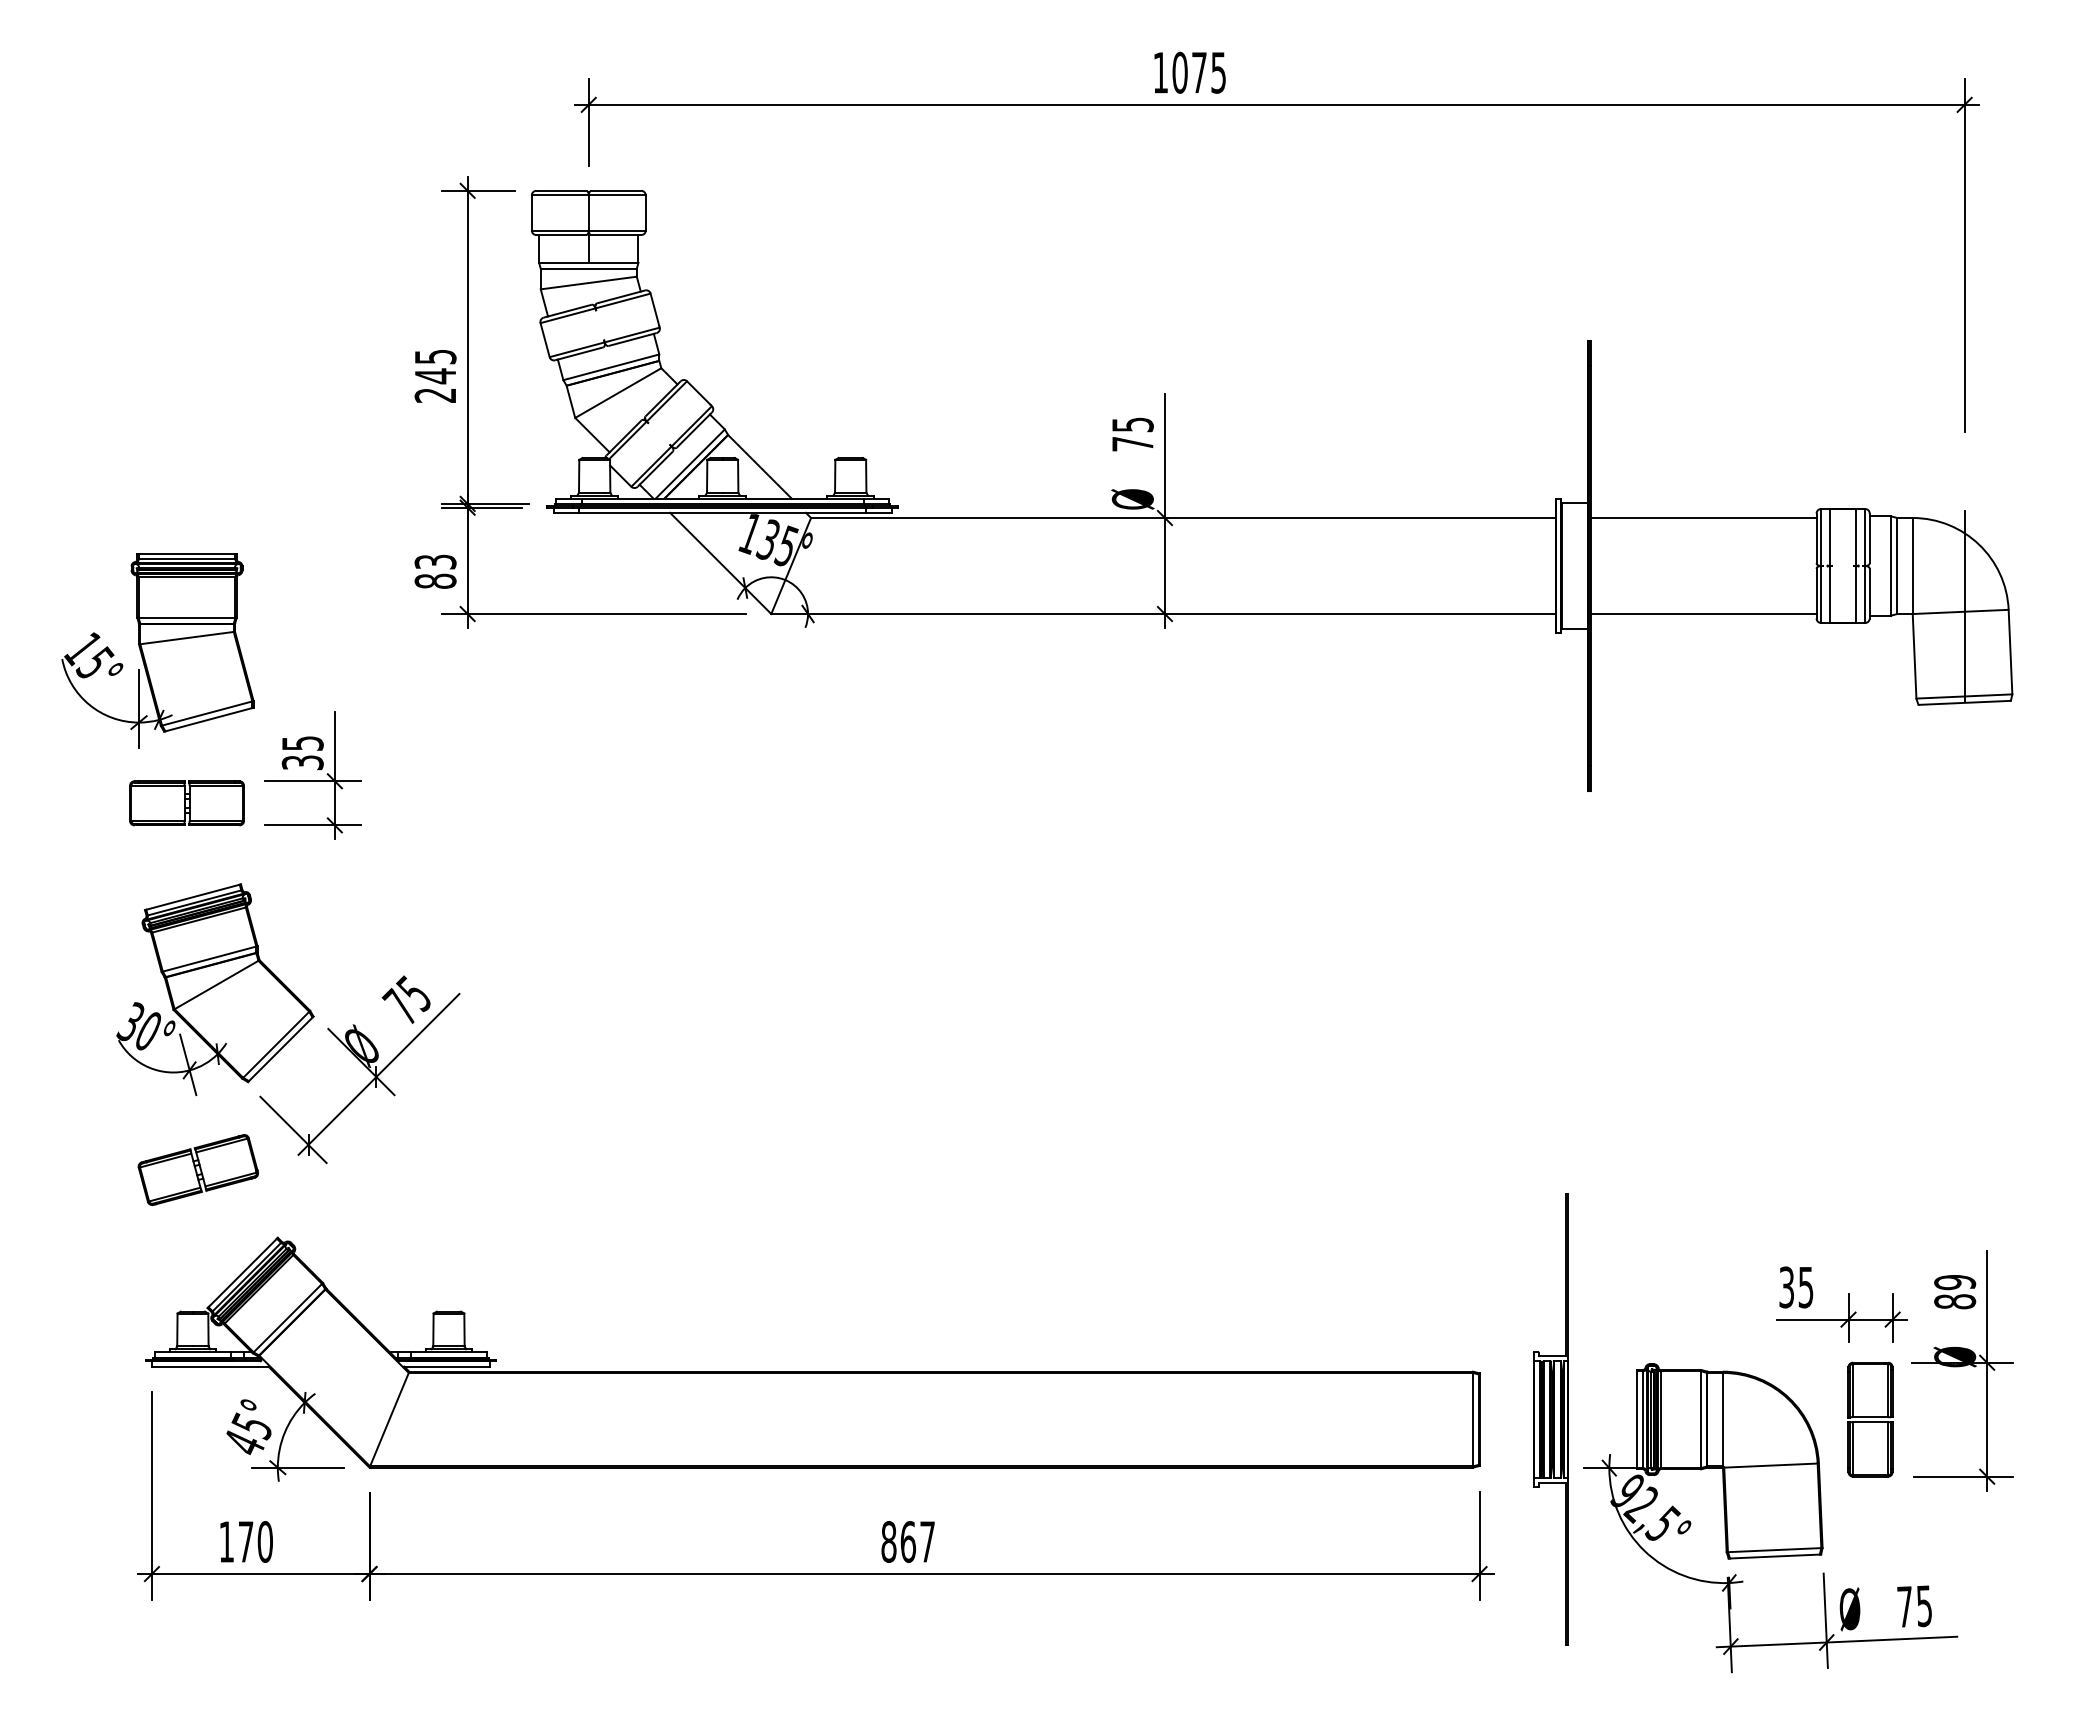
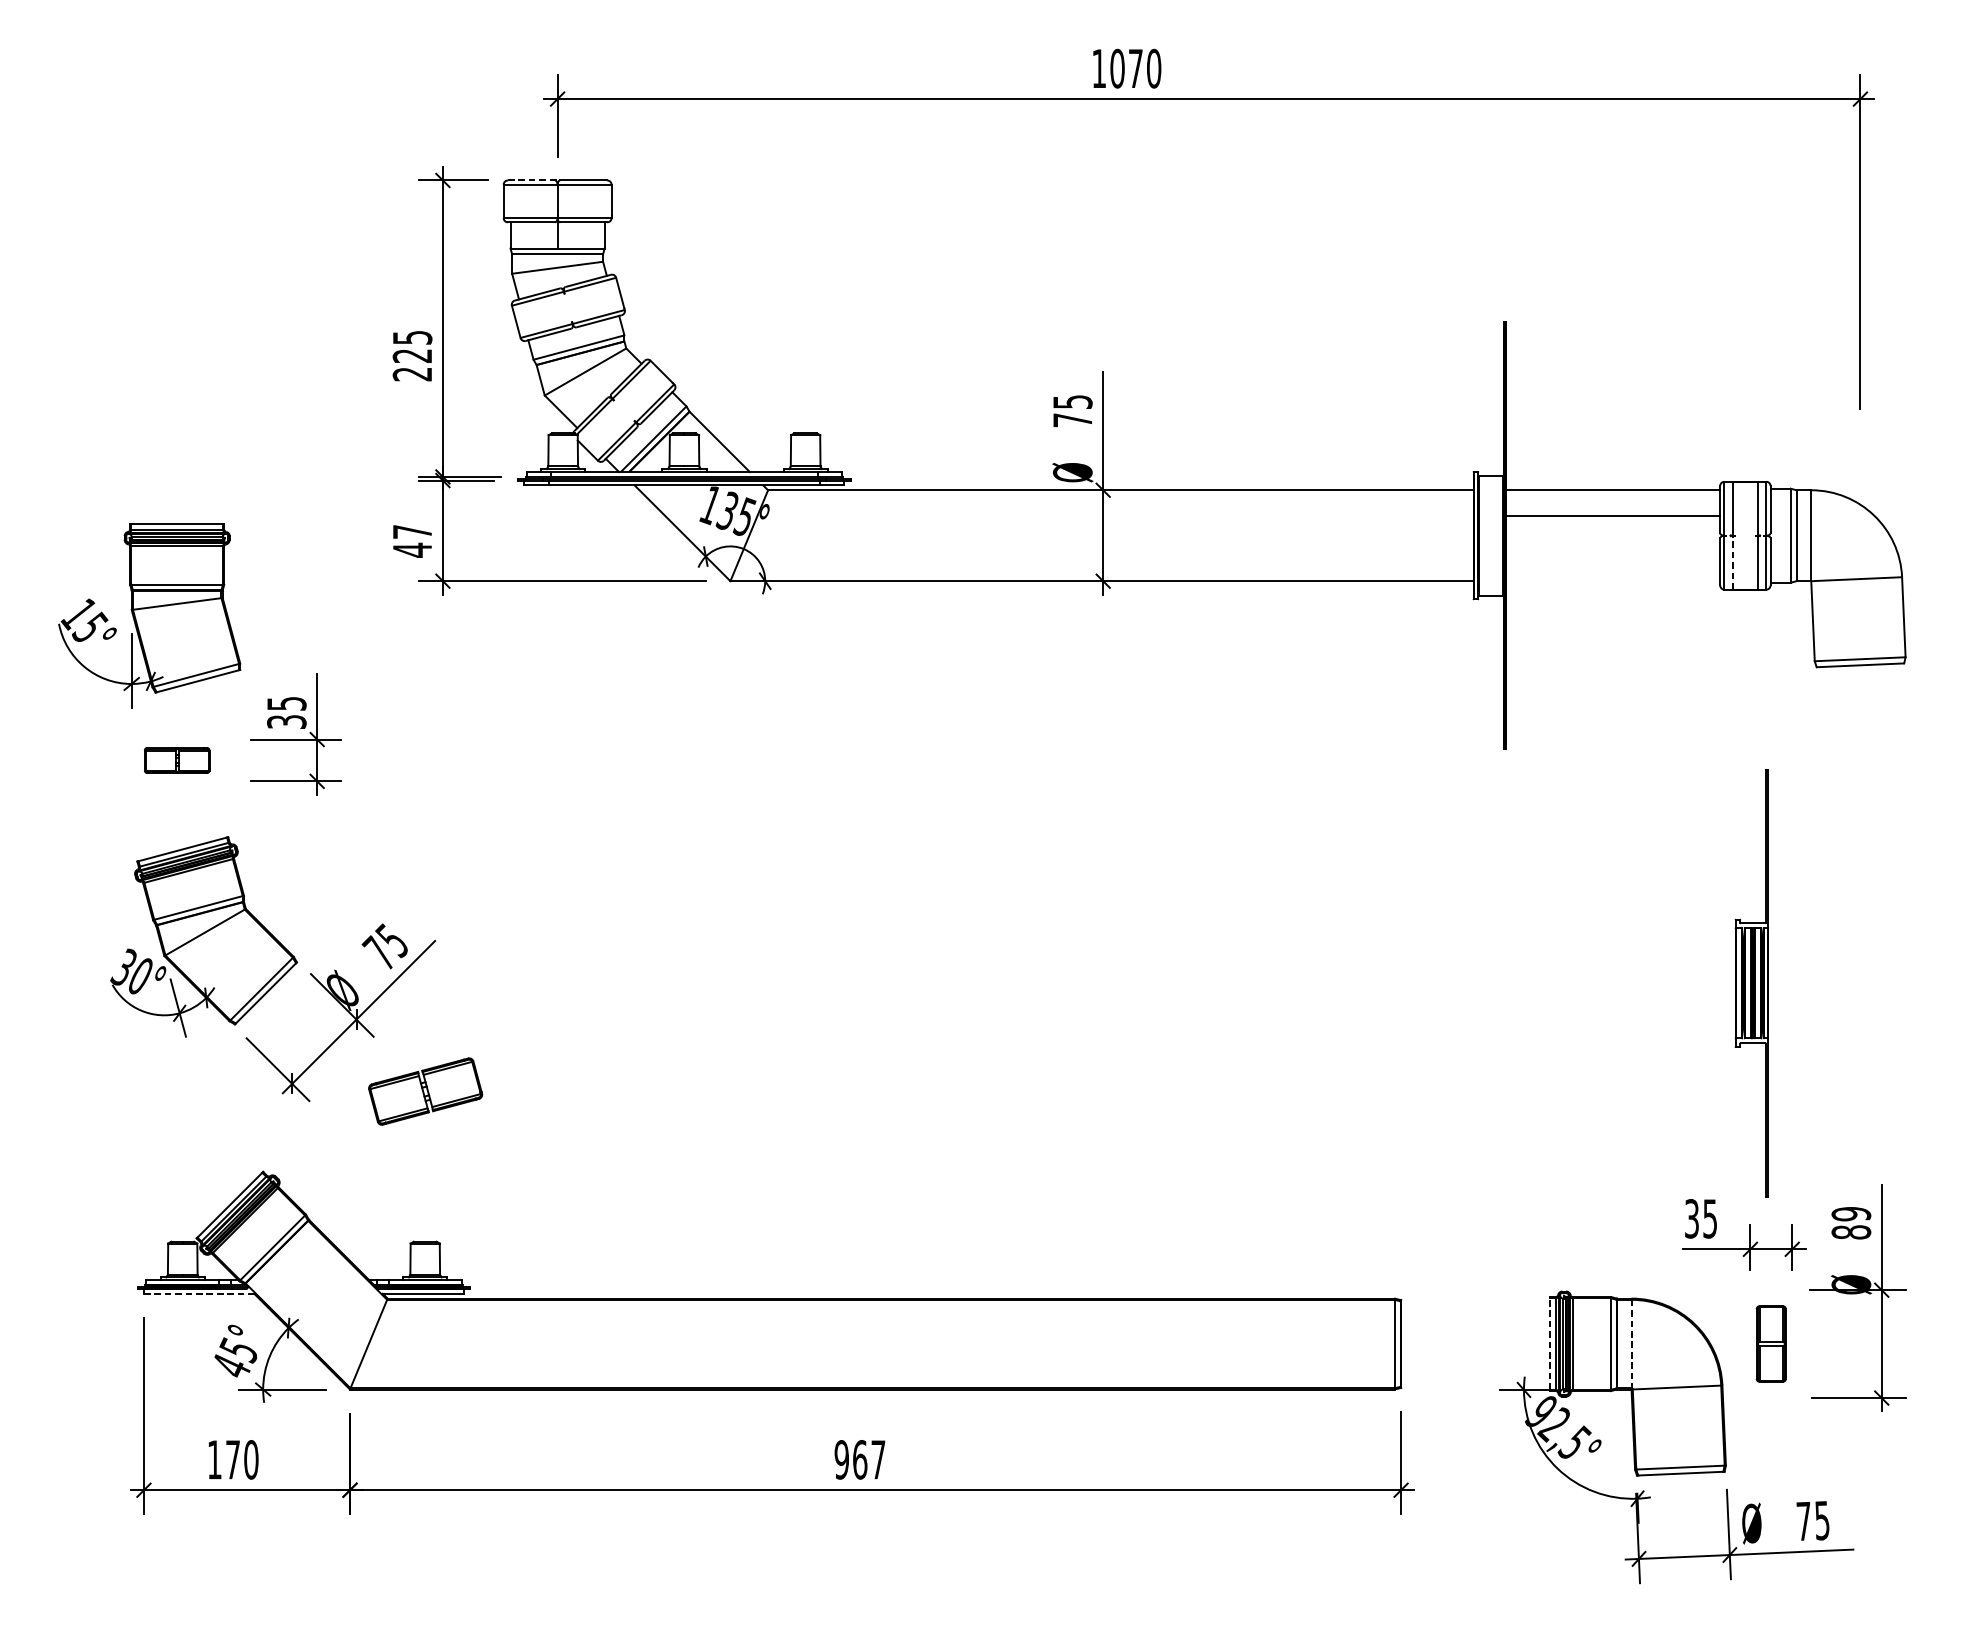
text: (1218, 72) -> (1153, 68), 1075 -> 1070
line: (561, 190) -> (531, 180), solid -> dashed
text: (434, 376) -> (411, 356), 245 -> 225
text: (435, 571) -> (412, 540), 83 -> 47
line: (1830, 594) -> (1733, 562), solid -> dashed
line: (1964, 606) -> (1860, 574), removed
line: (1703, 614) -> (1613, 516), moved
part: (186, 803) -> (176, 760), size x0.6
part: (197, 1169) -> (424, 1091), moved
line: (210, 1366) -> (199, 1293), solid -> dashed
part: (1551, 1419) -> (1752, 983), moved
line: (1637, 1419) -> (1550, 1343), solid -> dashed
line: (1722, 1419) -> (1631, 1343), solid -> dashed
part: (1870, 1419) -> (1771, 1343), size x0.7
text: (888, 1541) -> (841, 1459), 867 -> 967

